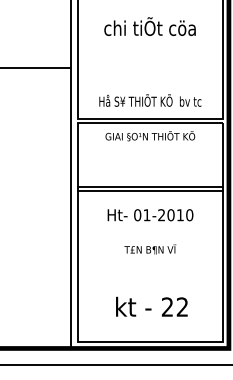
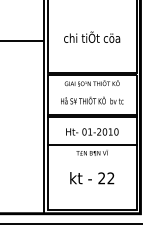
text: (150, 25) -> (92, 36), moved
text: (150, 100) -> (92, 100), moved
line: (149, 235) -> (91, 144), added
text: (152, 307) -> (92, 178), moved

